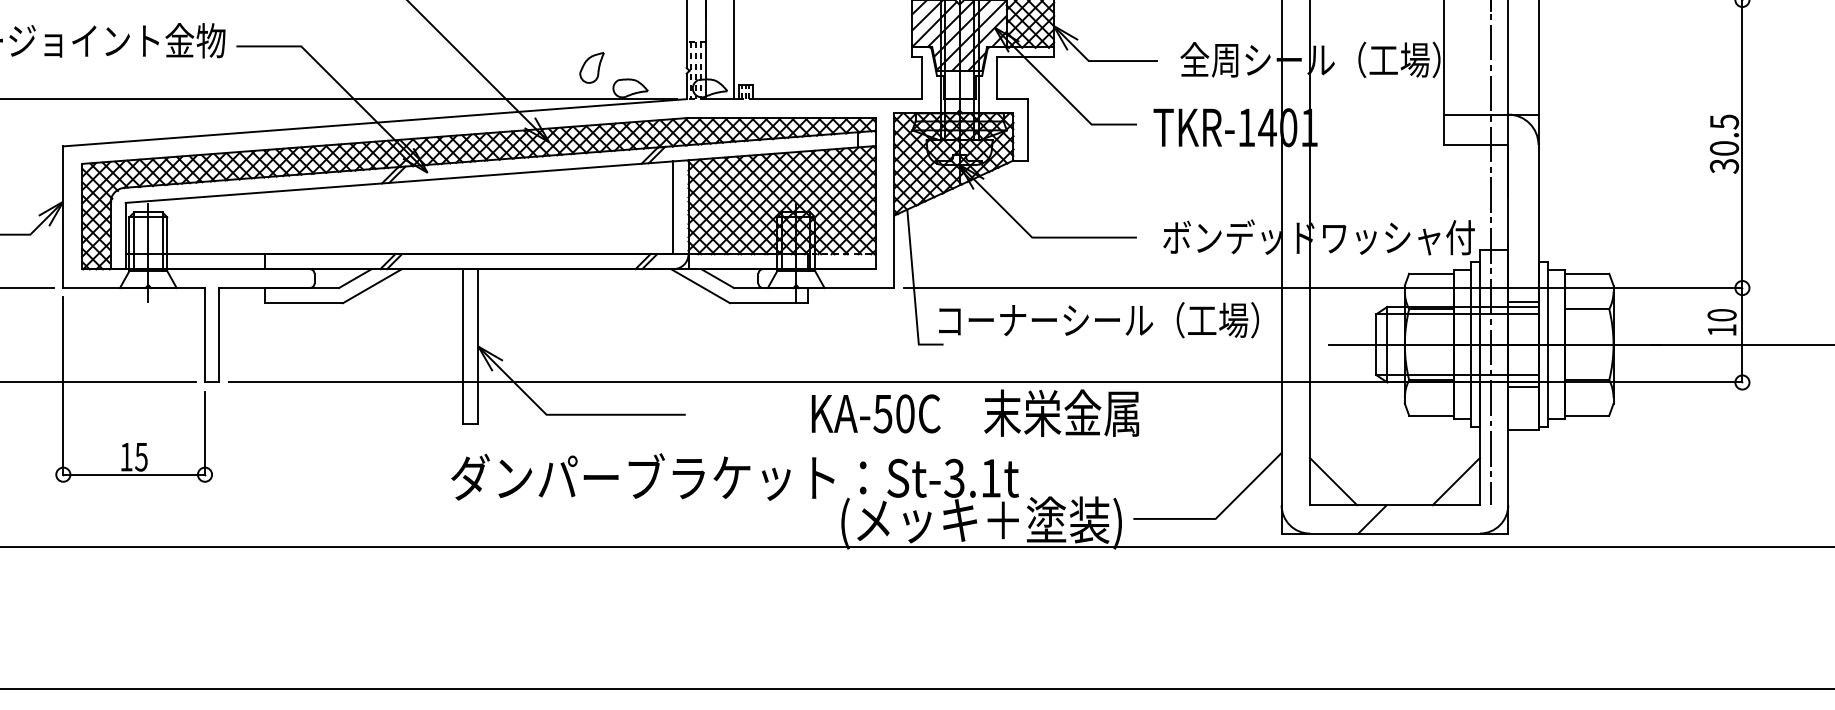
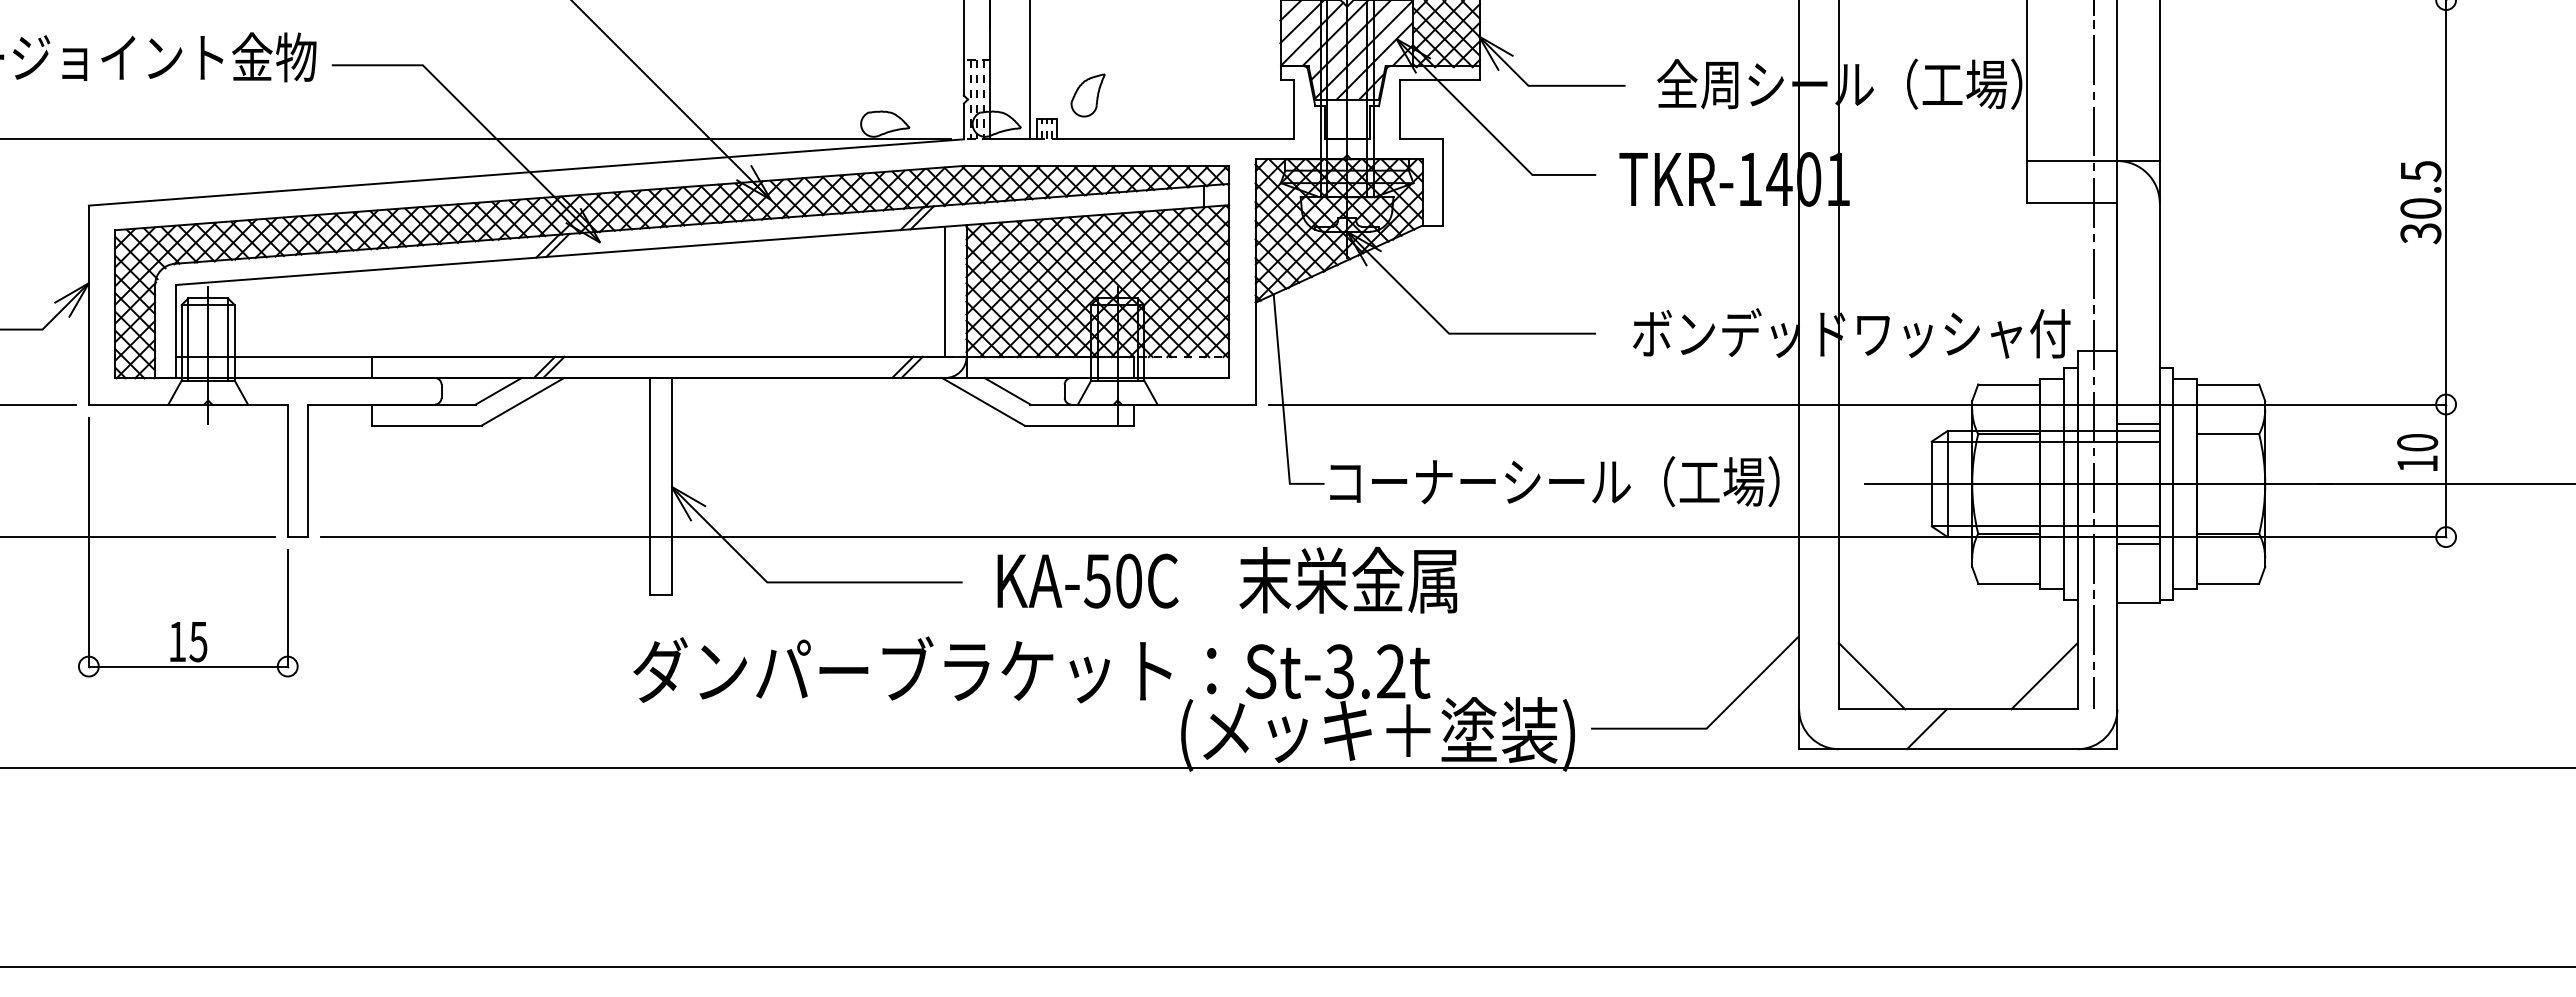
part: (591, 67) -> (1087, 95), moved
text: (1098, 320) -> (1554, 481), moved
text: (975, 412) -> (1227, 579), moved
text: (991, 478) -> (1391, 671), St-3.1t -> St-3.2t

